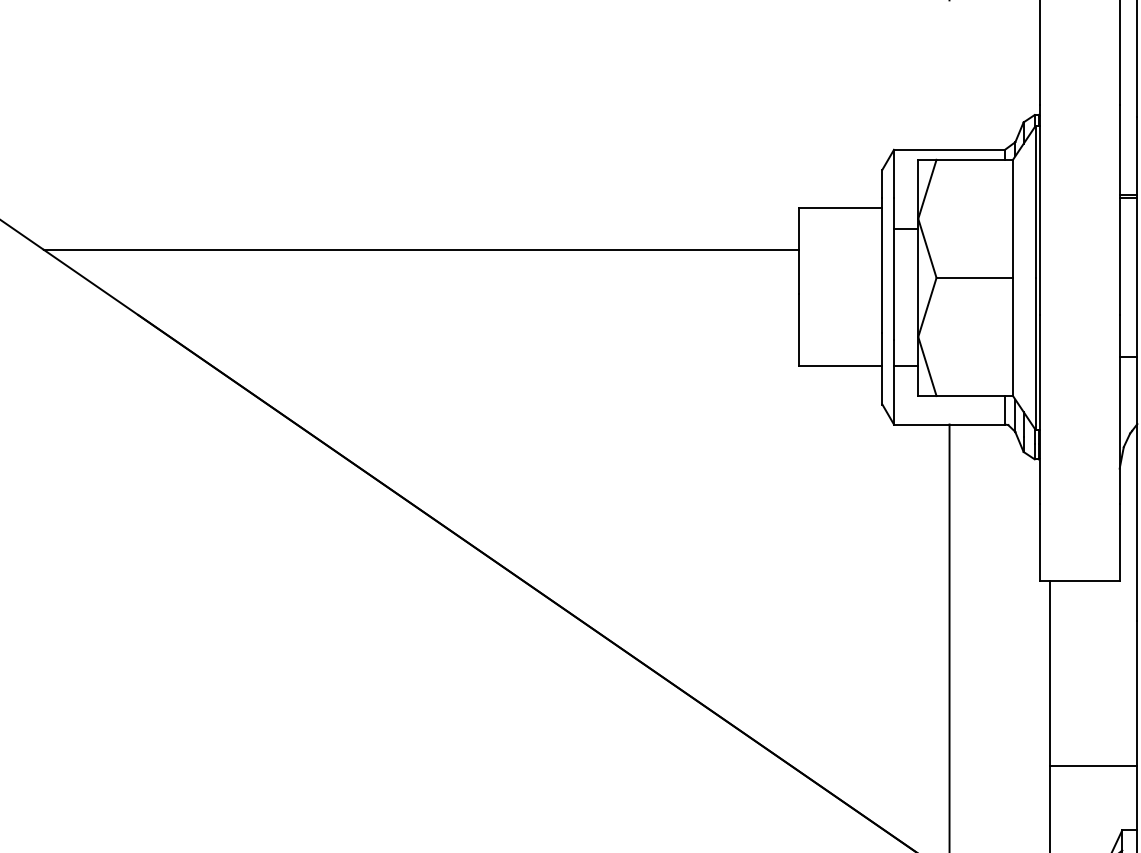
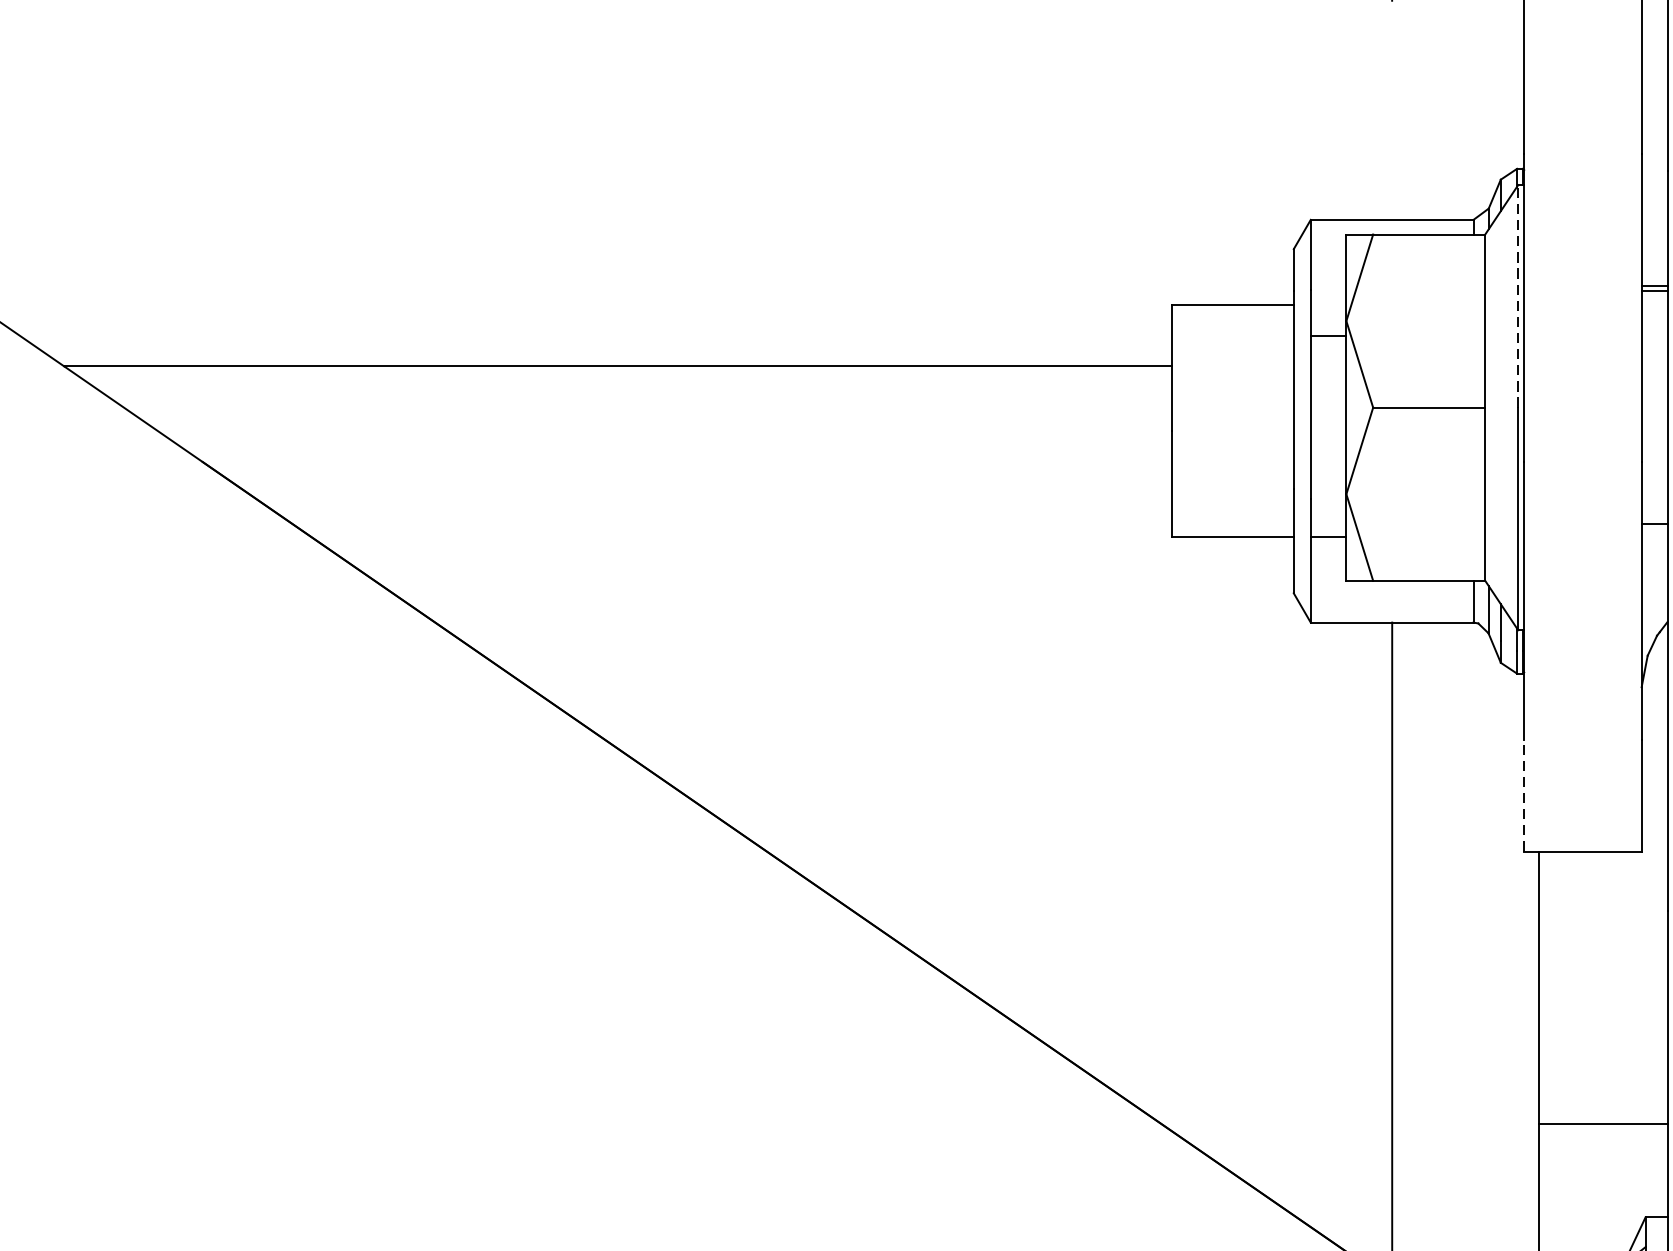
line: (1035, 202) -> (1518, 297), solid -> dashed
line: (1039, 542) -> (1524, 795), solid -> dashed

